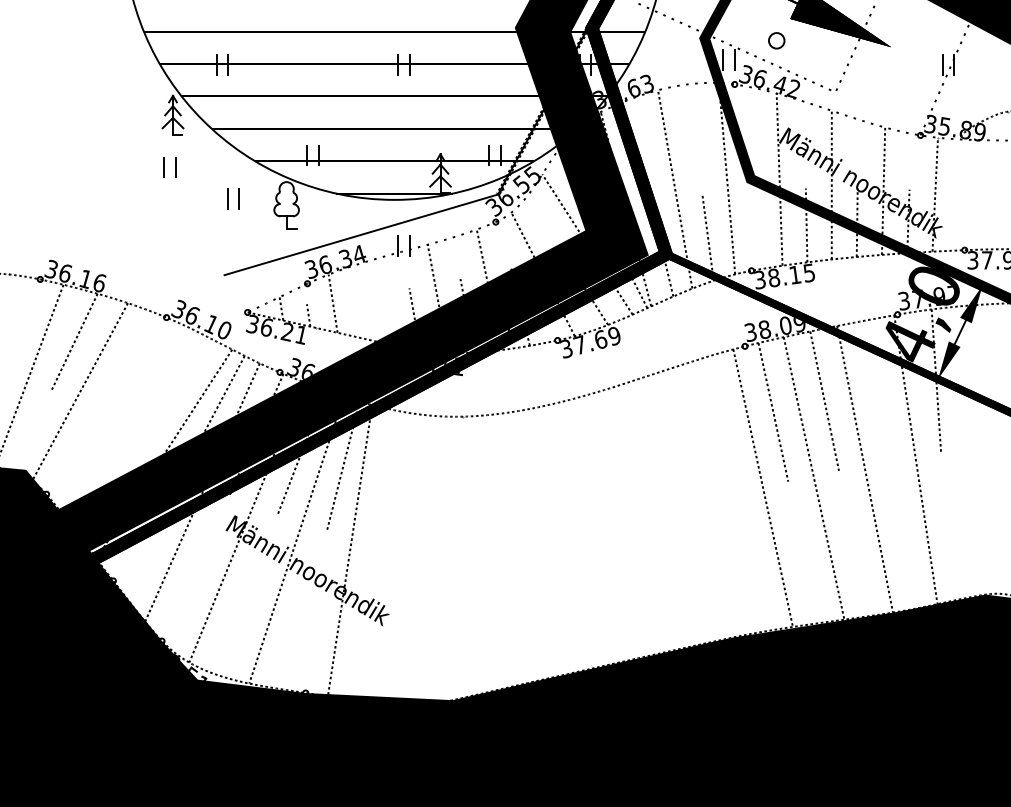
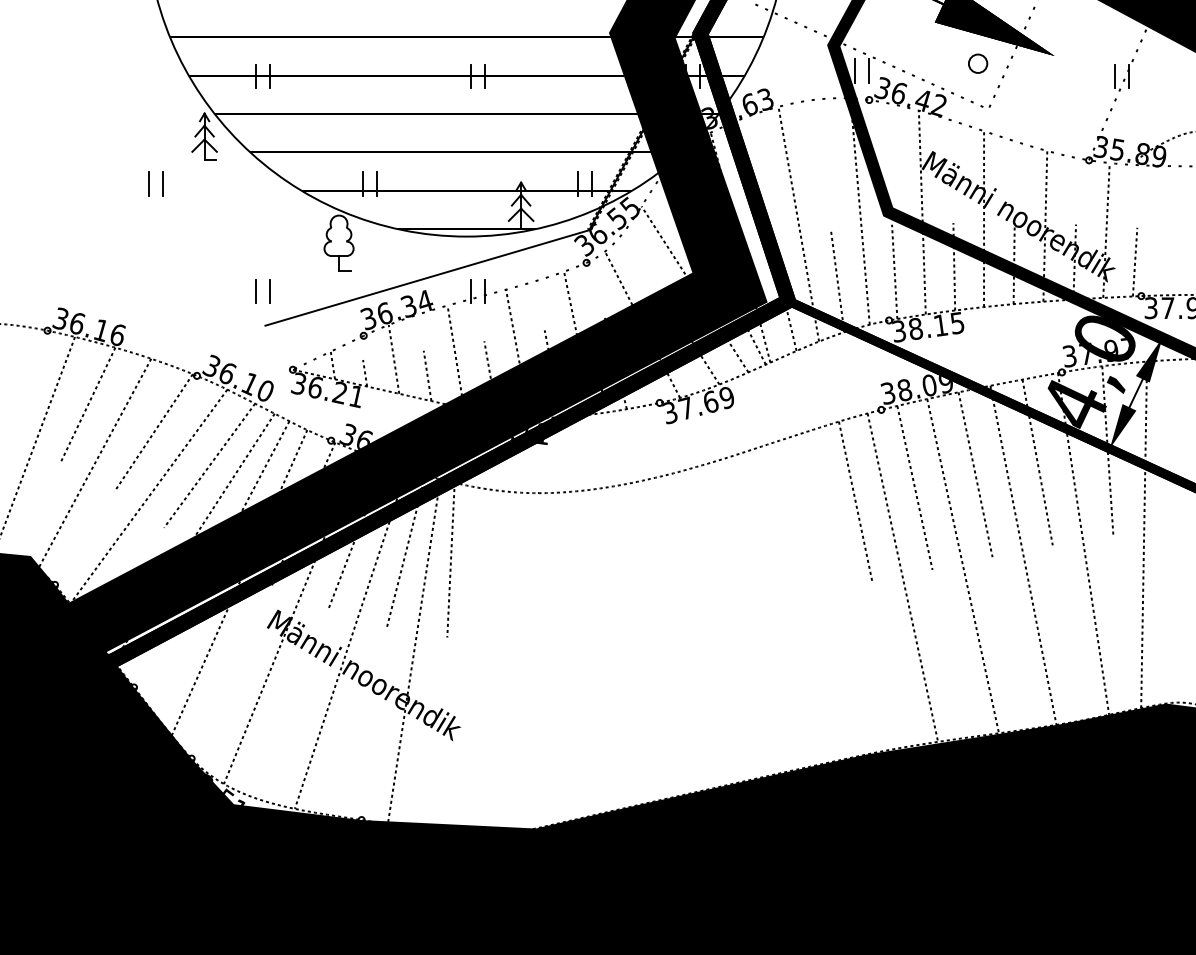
part: (776, 40) -> (977, 63), moved
part: (169, 167) -> (155, 184), moved
part: (233, 198) -> (263, 290), moved
line: (959, 221) -> (1135, 262), added
line: (756, 229) -> (894, 271), added
line: (385, 301) -> (456, 356), added
line: (361, 317) -> (427, 375), added
line: (129, 365) -> (153, 432), added
line: (876, 390) -> (1036, 462), added
line: (176, 393) -> (208, 465), added
line: (125, 419) -> (148, 496), added
line: (723, 424) -> (855, 502), added
line: (966, 451) -> (1143, 534), added
line: (381, 473) -> (451, 560), added

